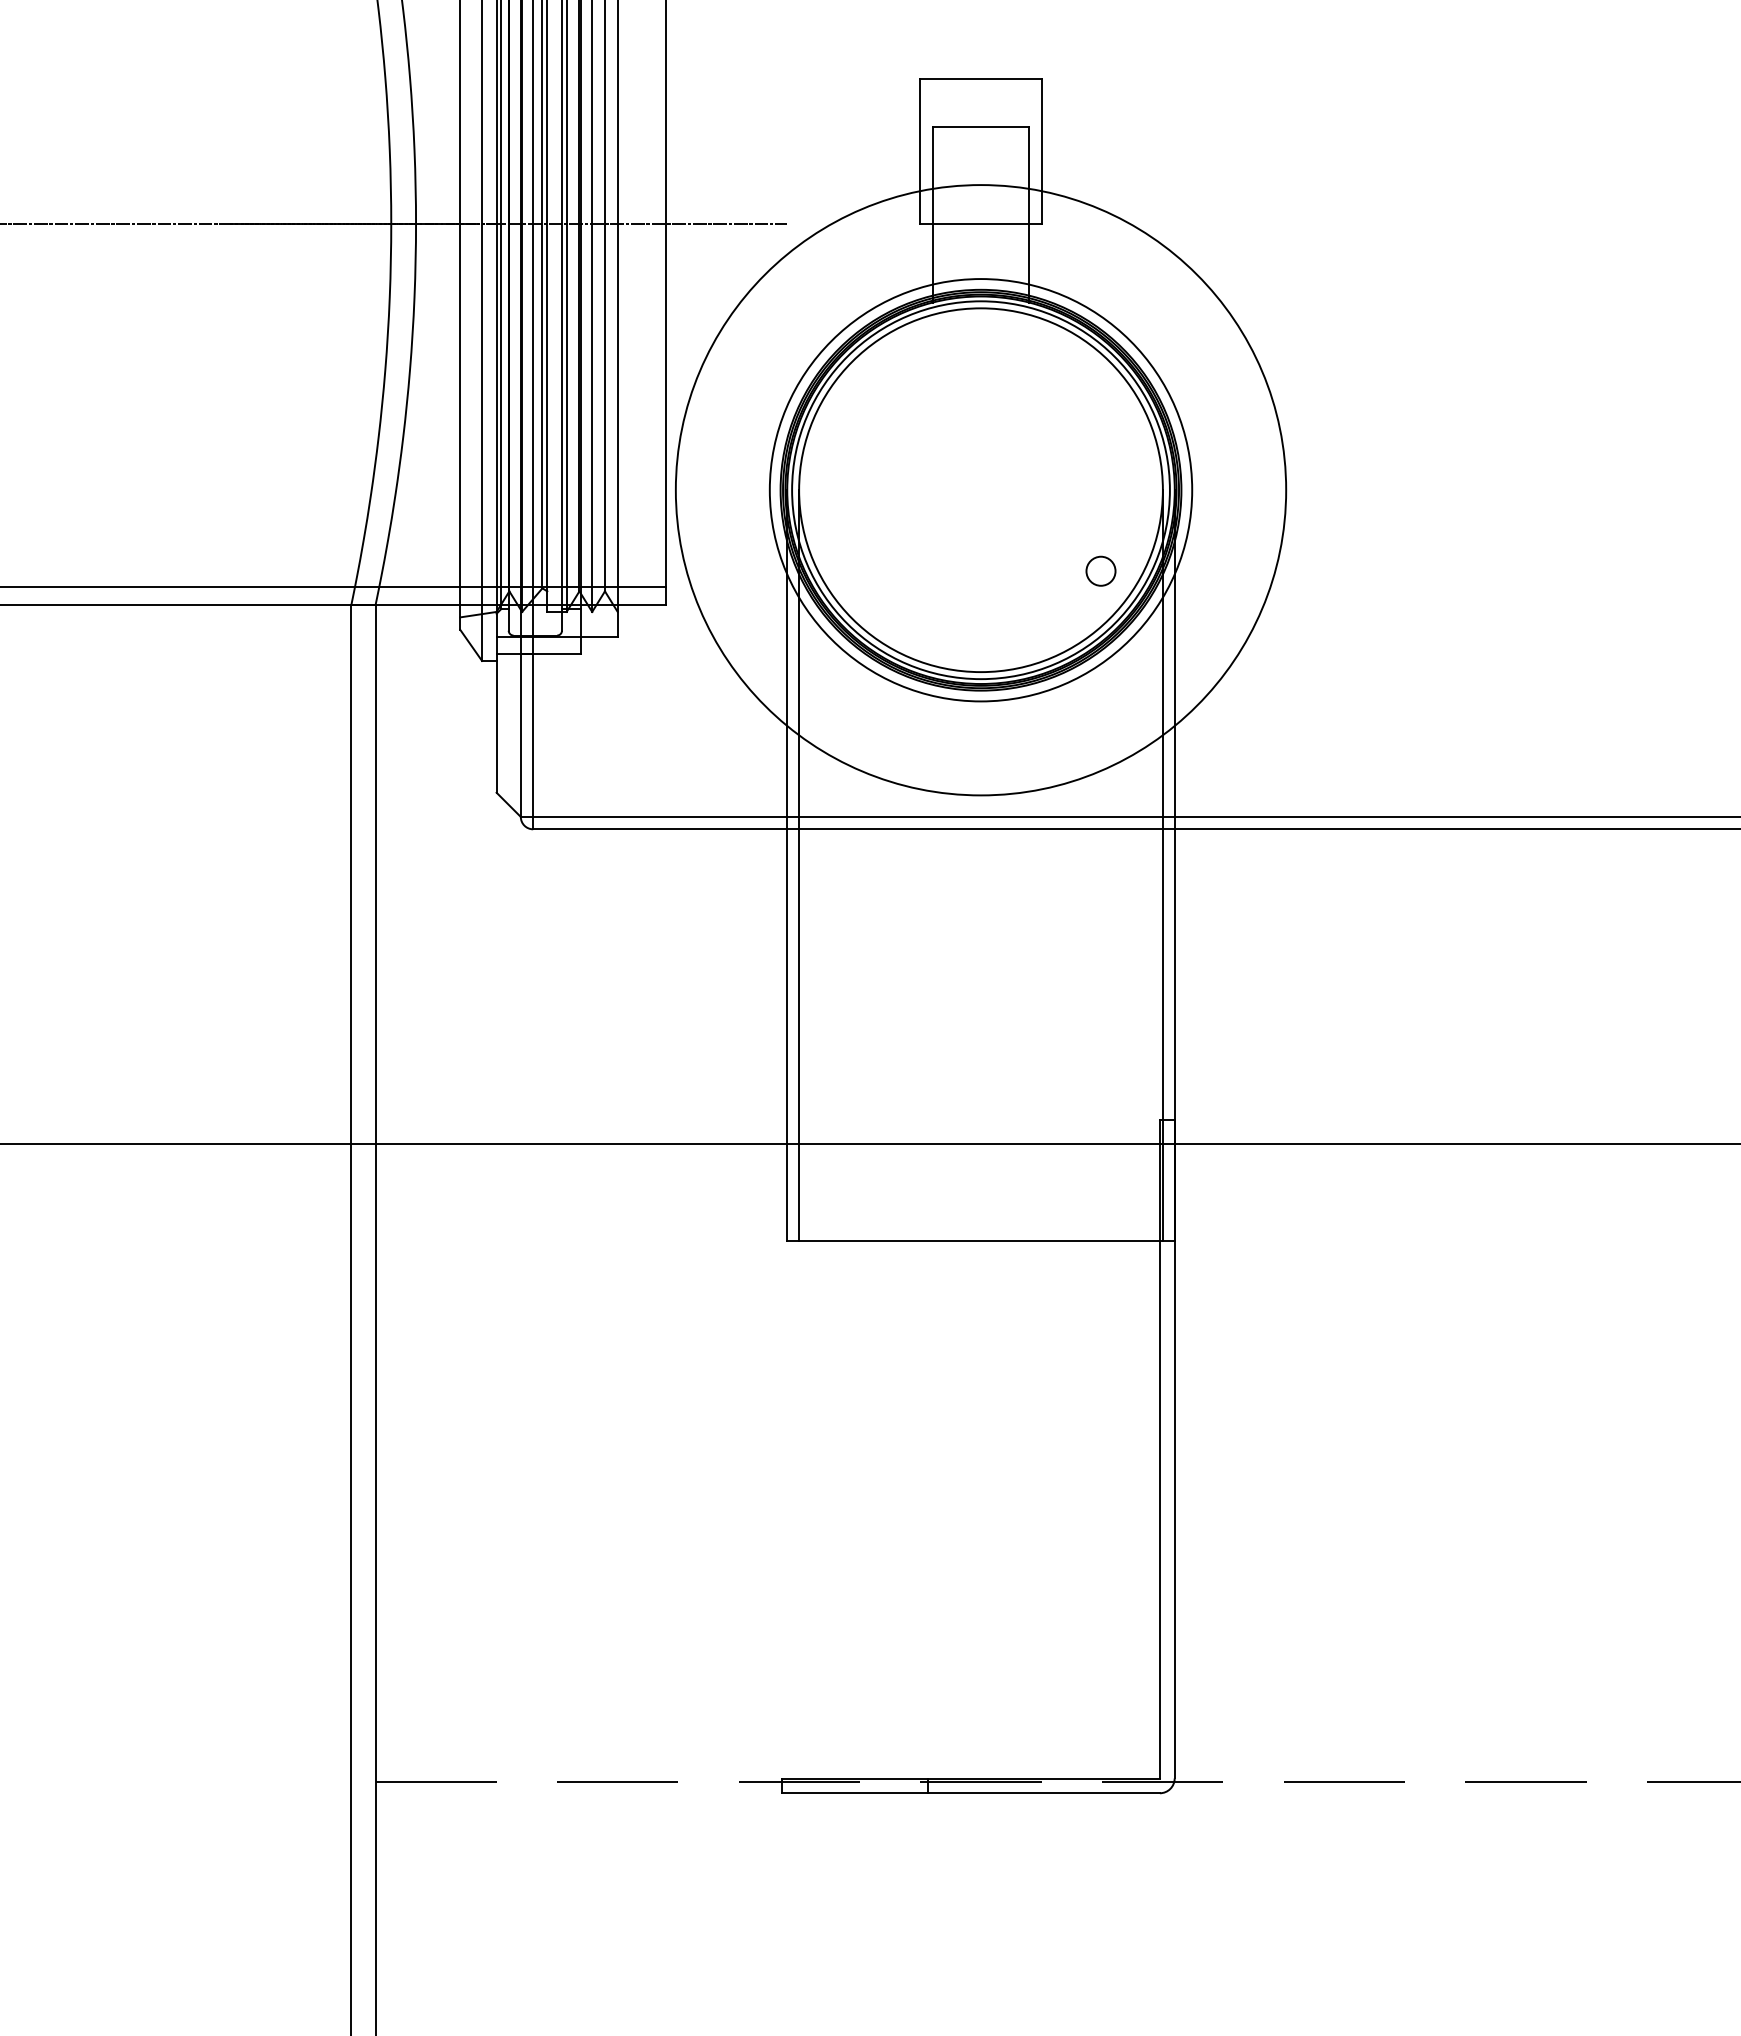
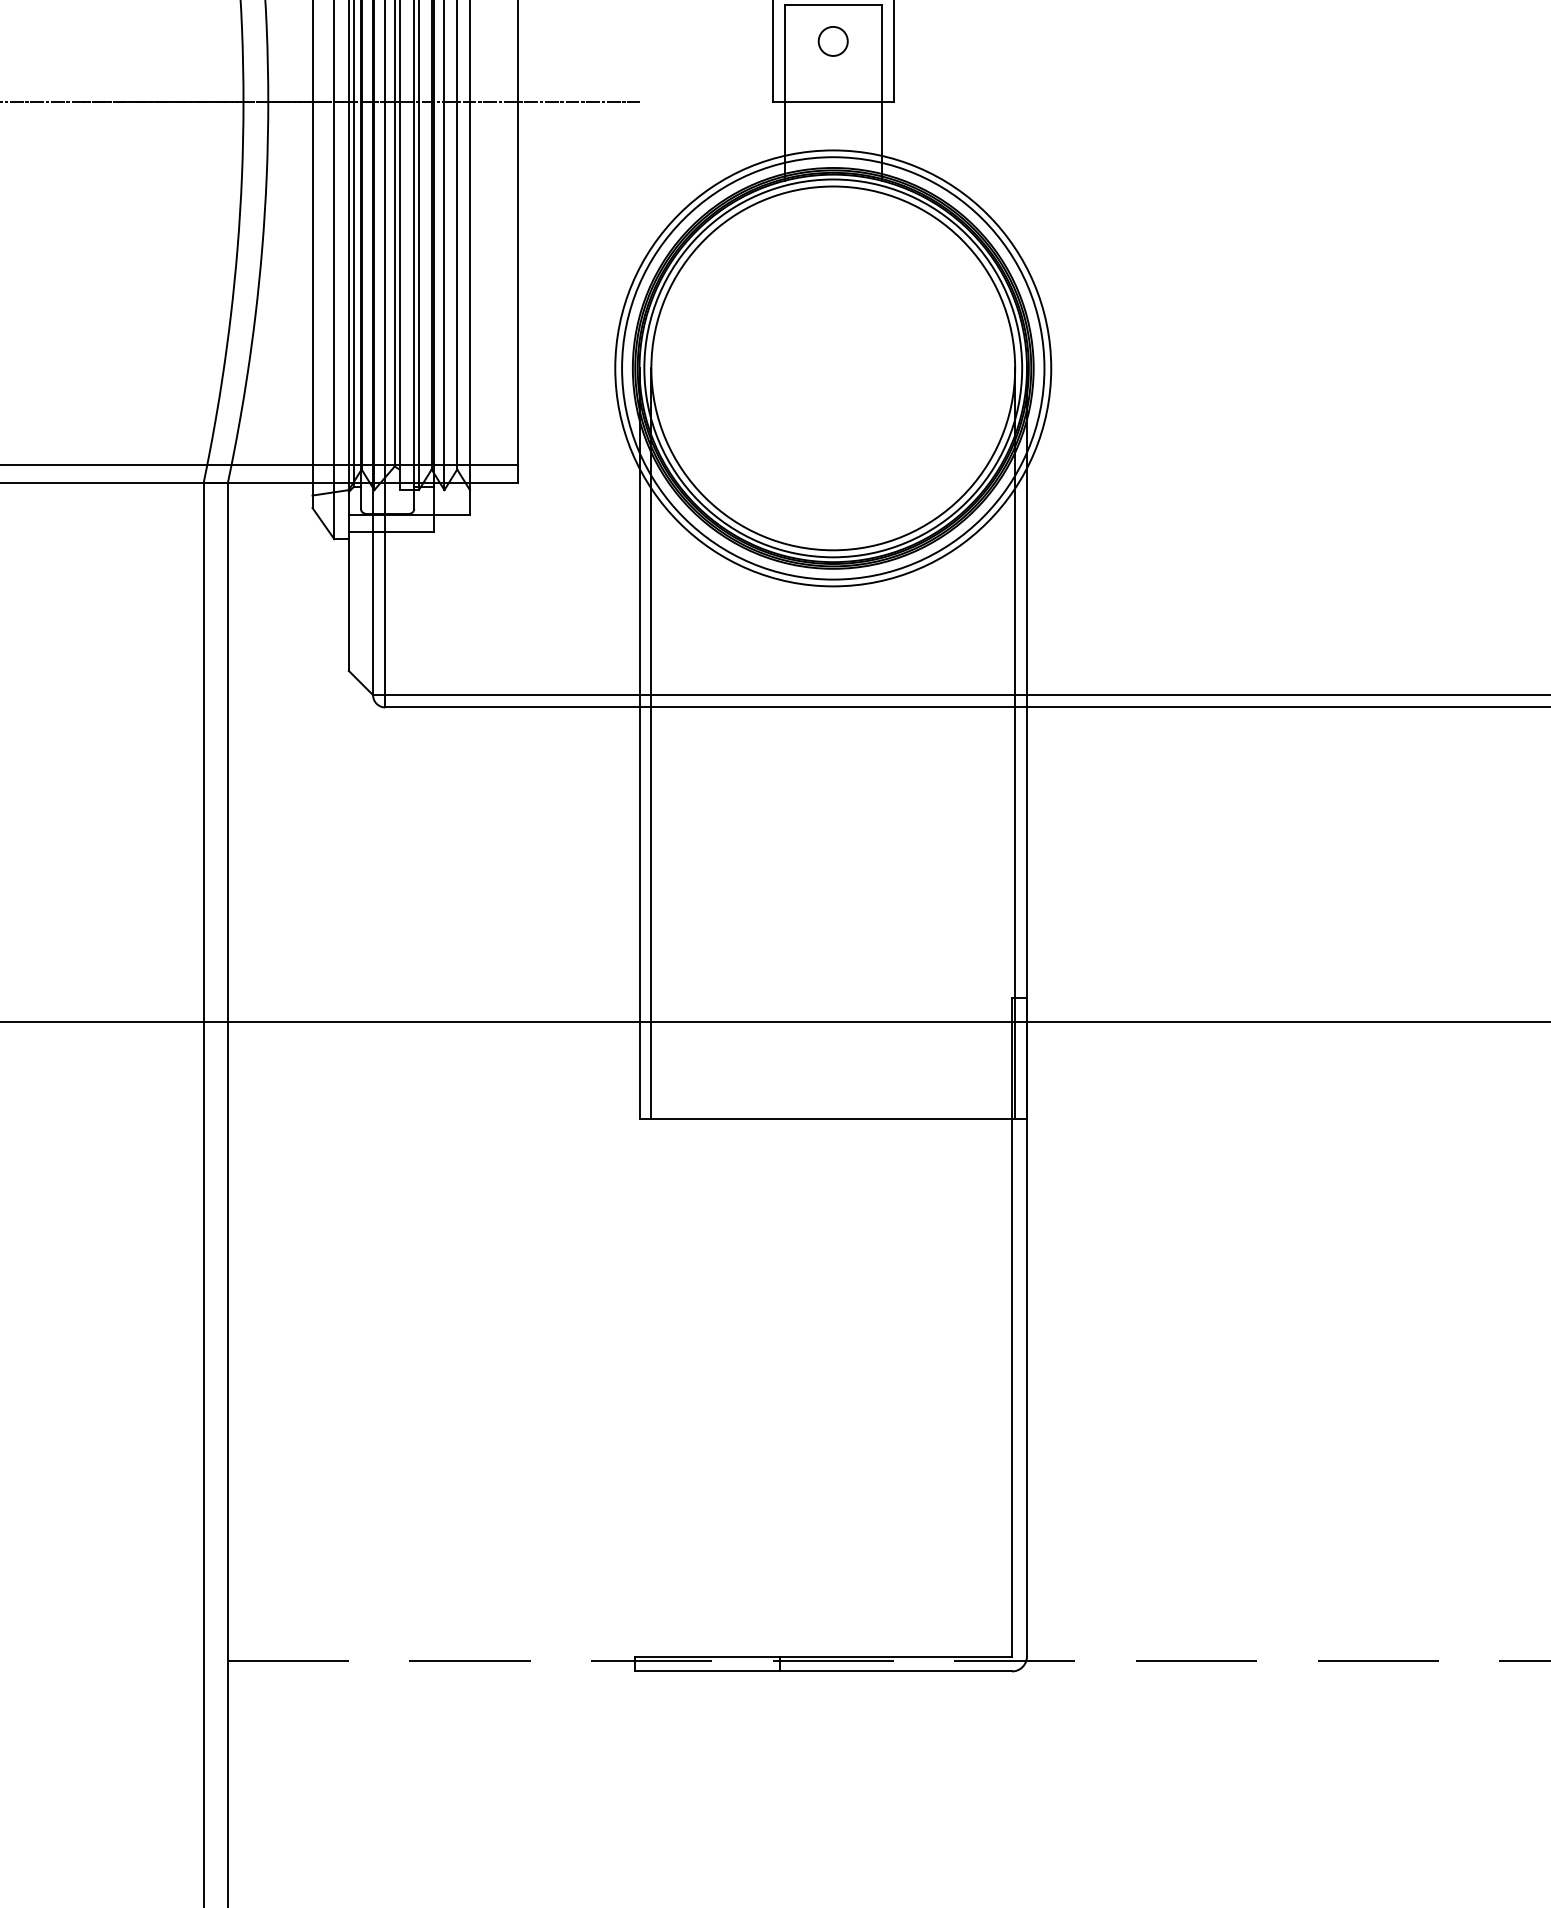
circle: (980, 490) -> (832, 368), size x0.71
circle: (1100, 570) -> (832, 40), moved

